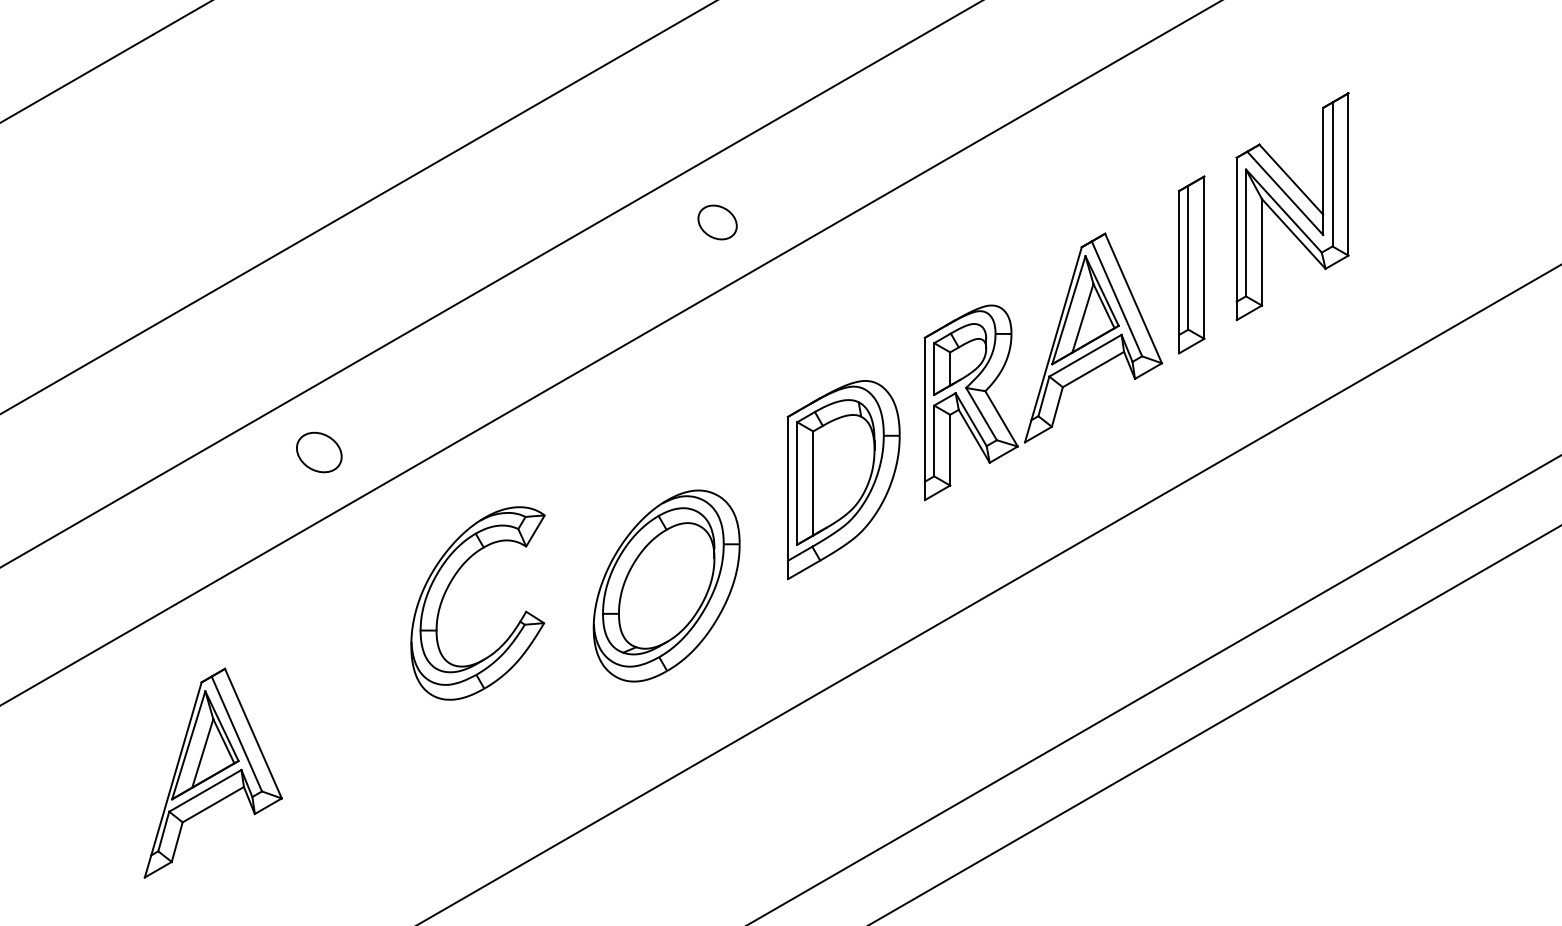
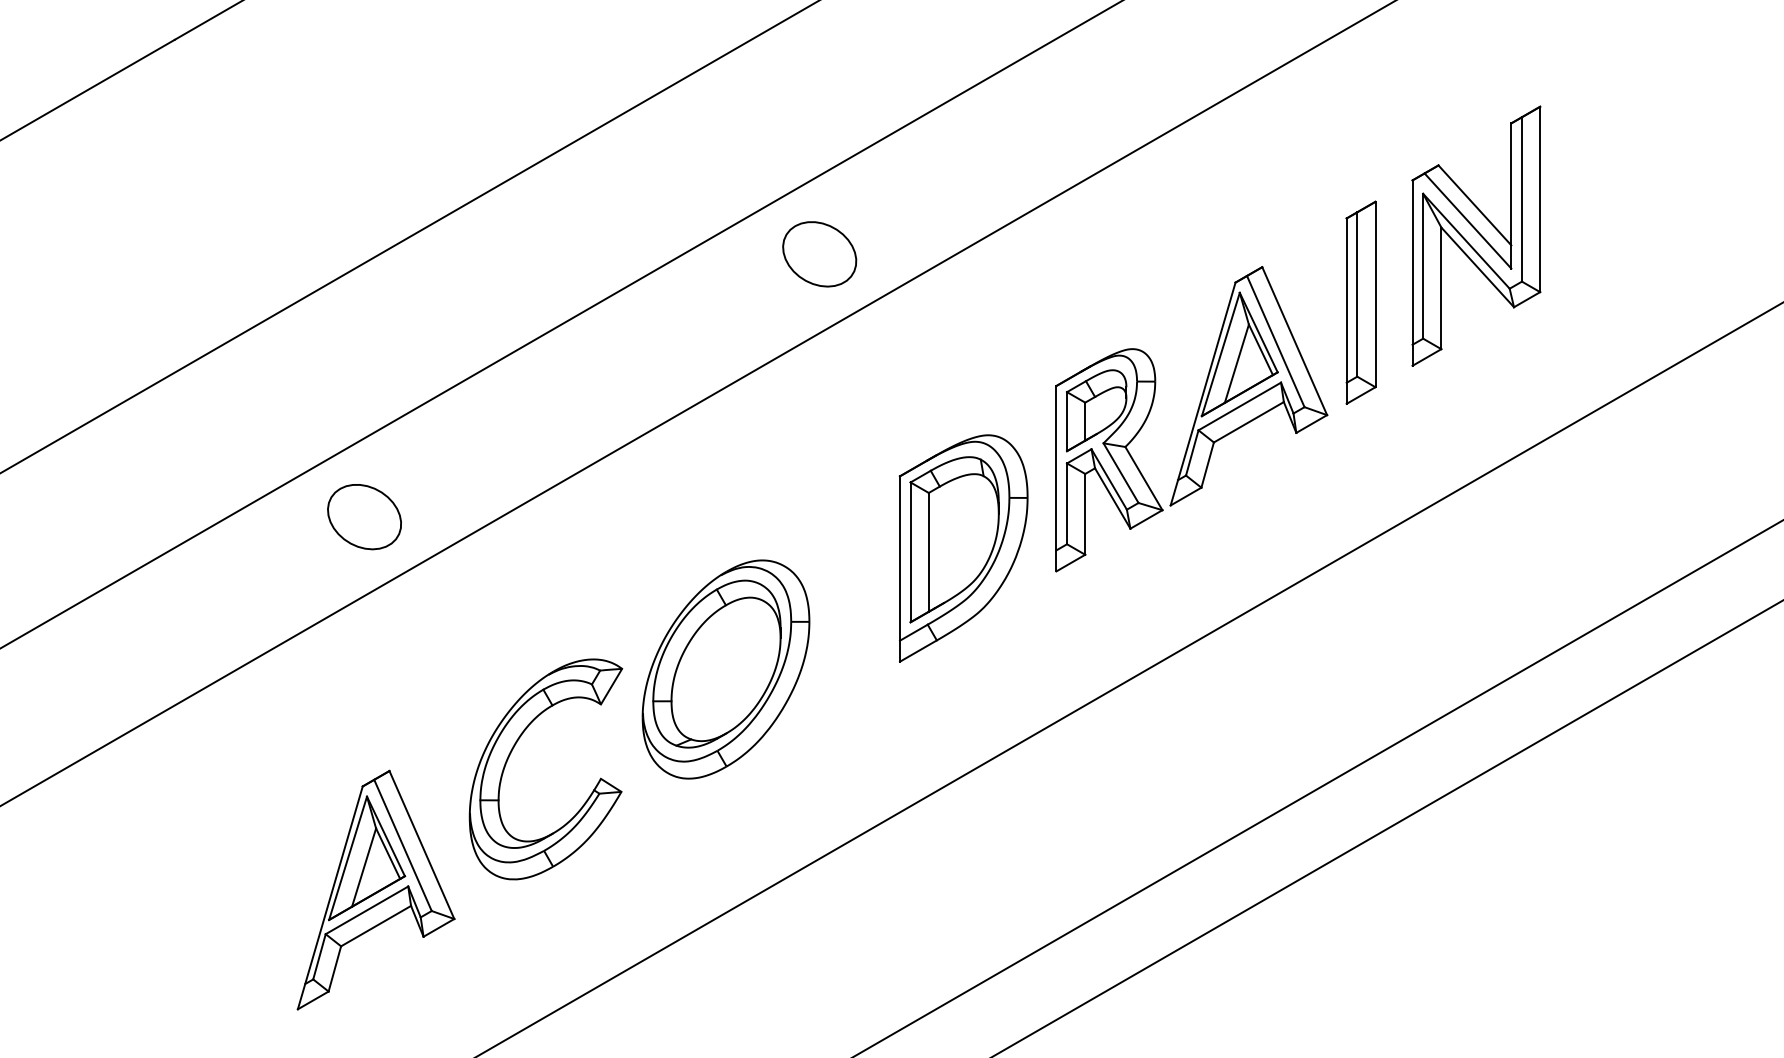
part: (717, 222) -> (819, 254), size x1.67
part: (319, 452) -> (364, 517), size x1.43
part: (666, 585) -> (725, 668), moved
part: (448, 588) -> (512, 752), moved
part: (212, 772) -> (375, 889), moved

